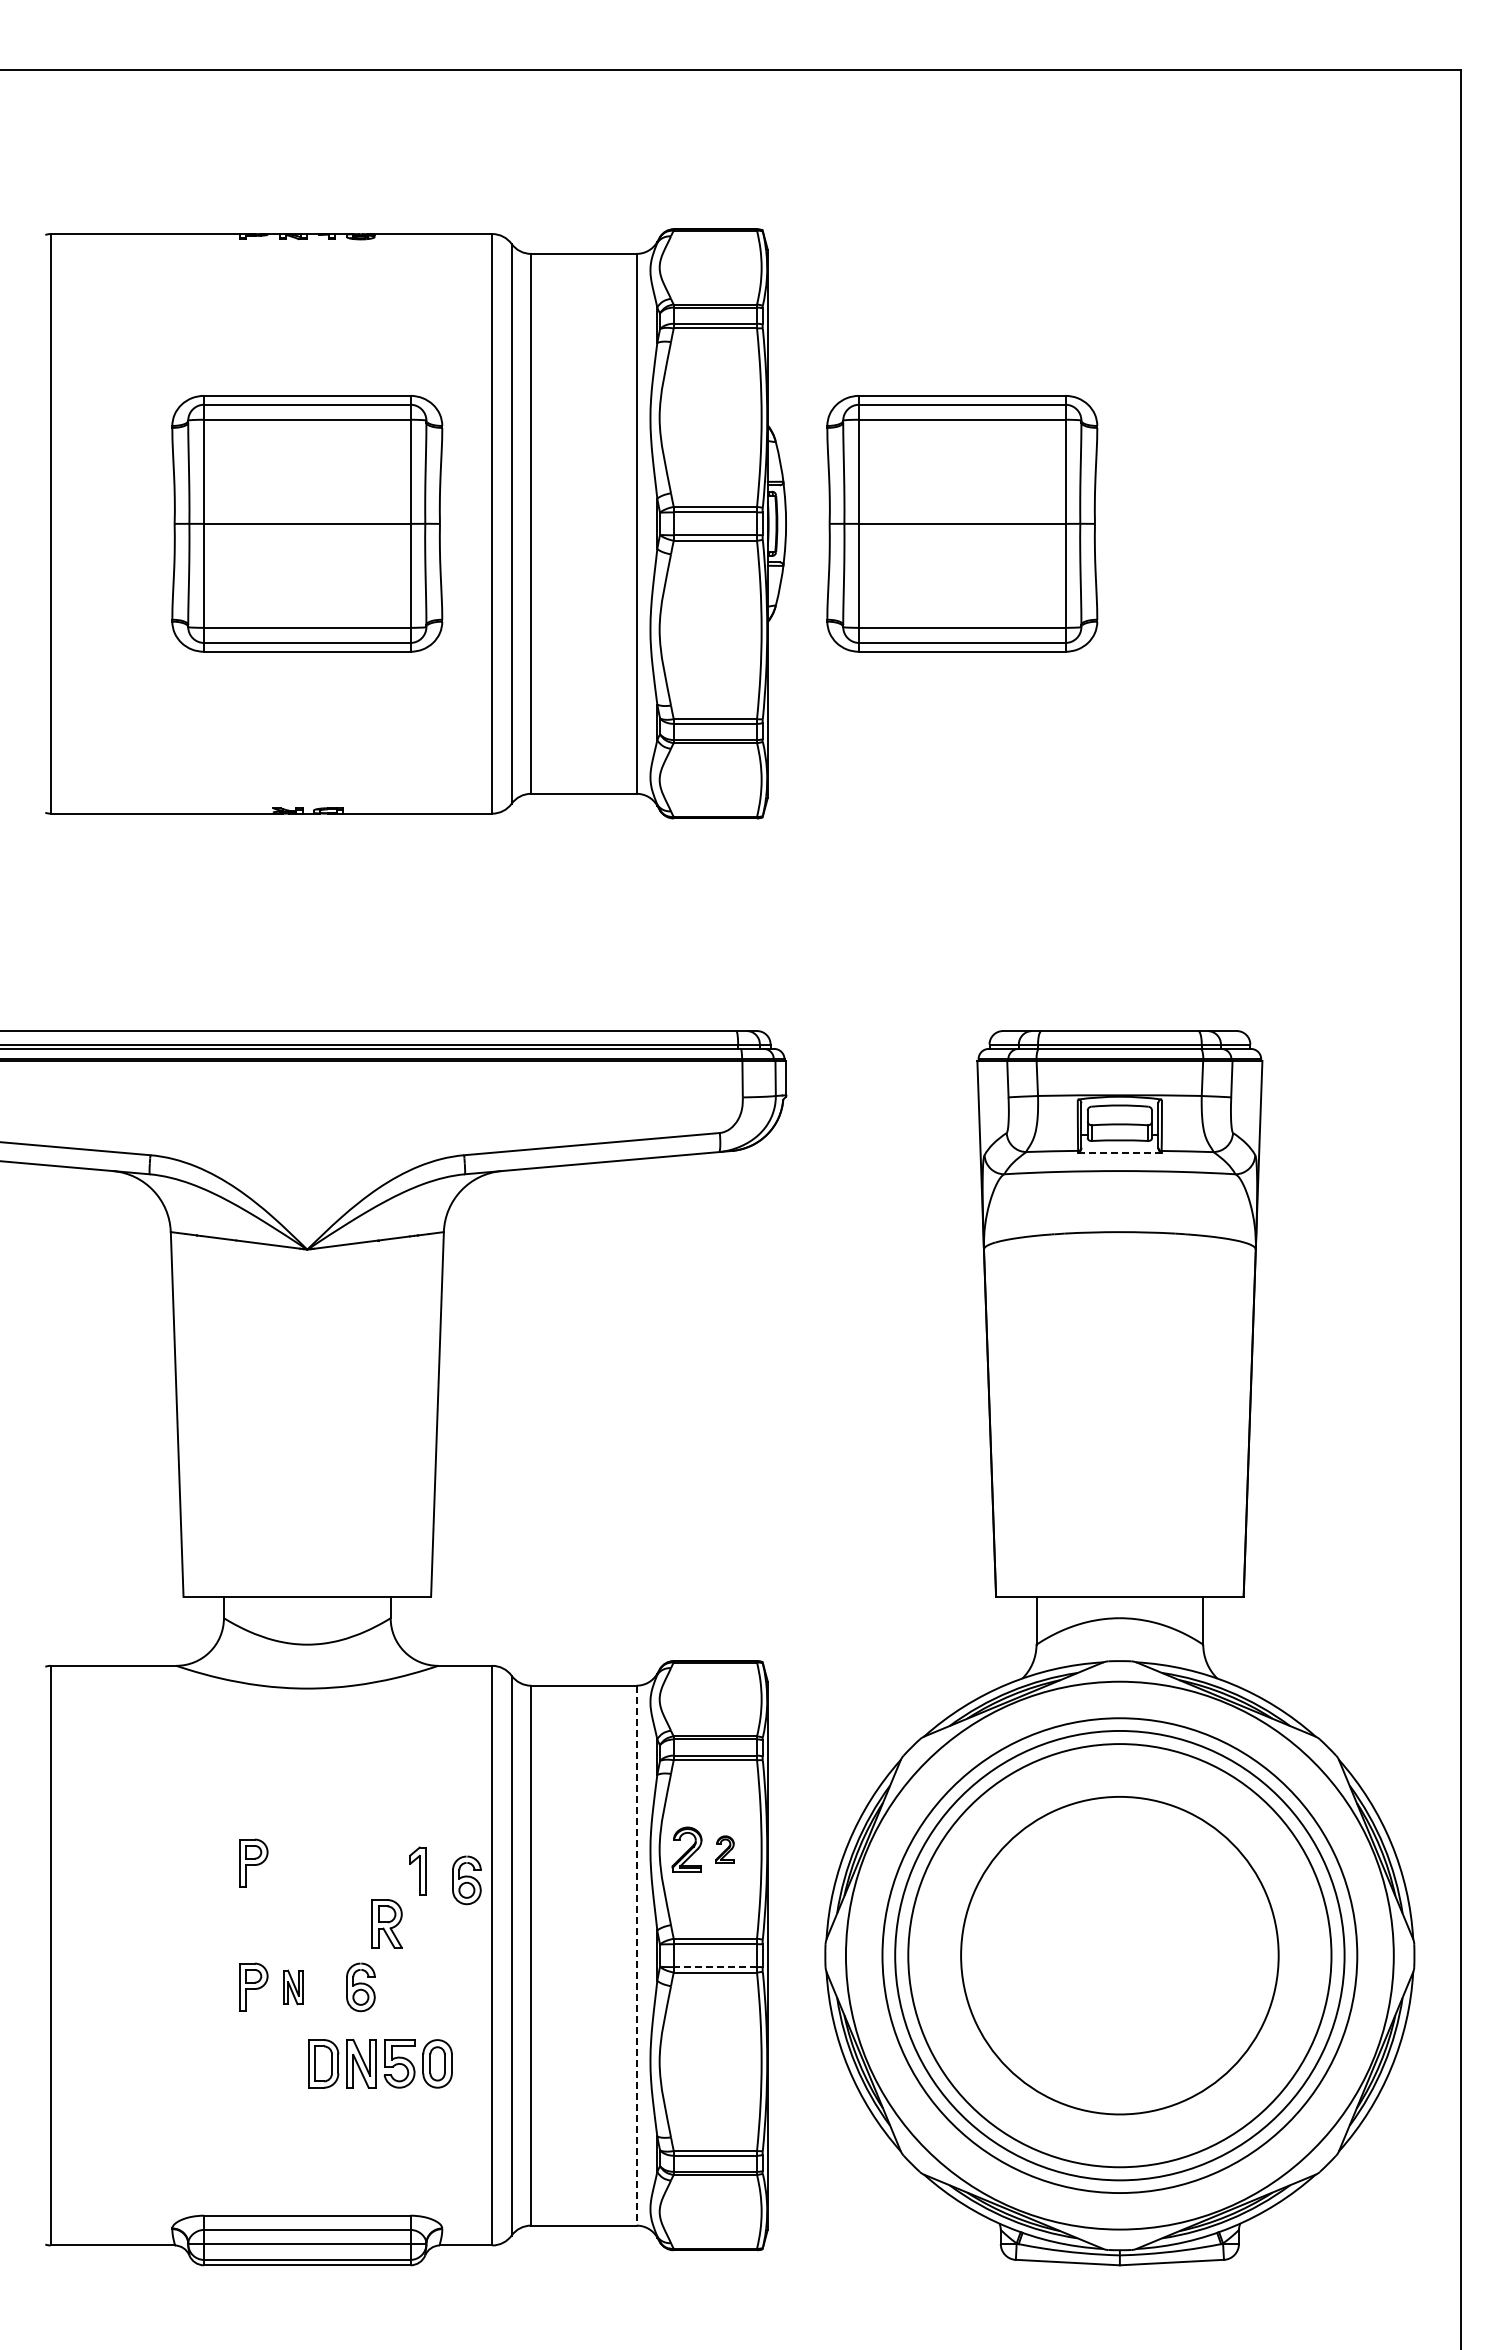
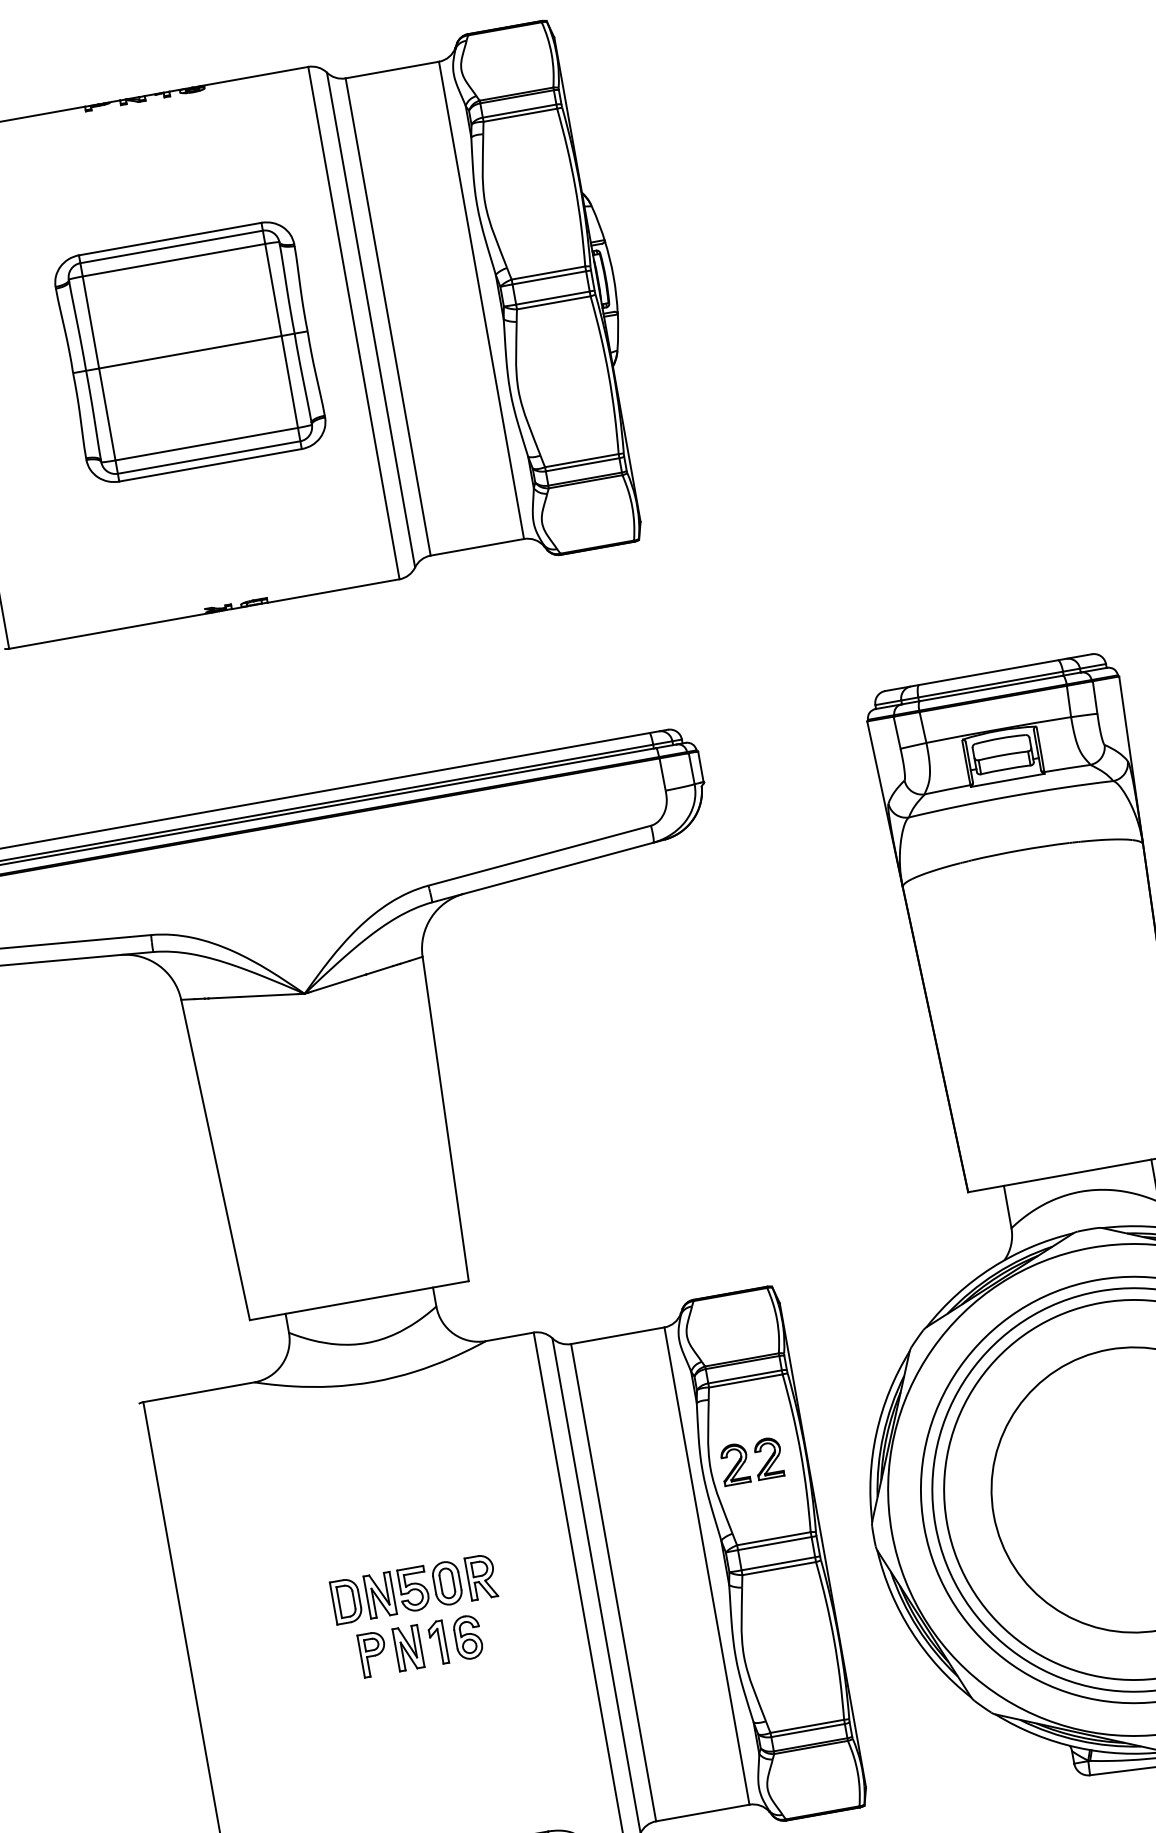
part: (962, 523) -> (769, 248), removed
line: (1119, 1152) -> (1007, 780), dashed -> solid
part: (724, 1849) -> (767, 1458), size x1.67
part: (253, 1862) -> (353, 1544), removed
part: (417, 1870) -> (437, 1642), moved
part: (466, 1880) -> (544, 1526), removed
line: (636, 1955) -> (706, 1565), dashed -> solid
line: (715, 1967) -> (778, 1564), dashed -> solid
part: (293, 1987) -> (408, 1648), size x1.43
part: (380, 2063) -> (396, 1591), moved

